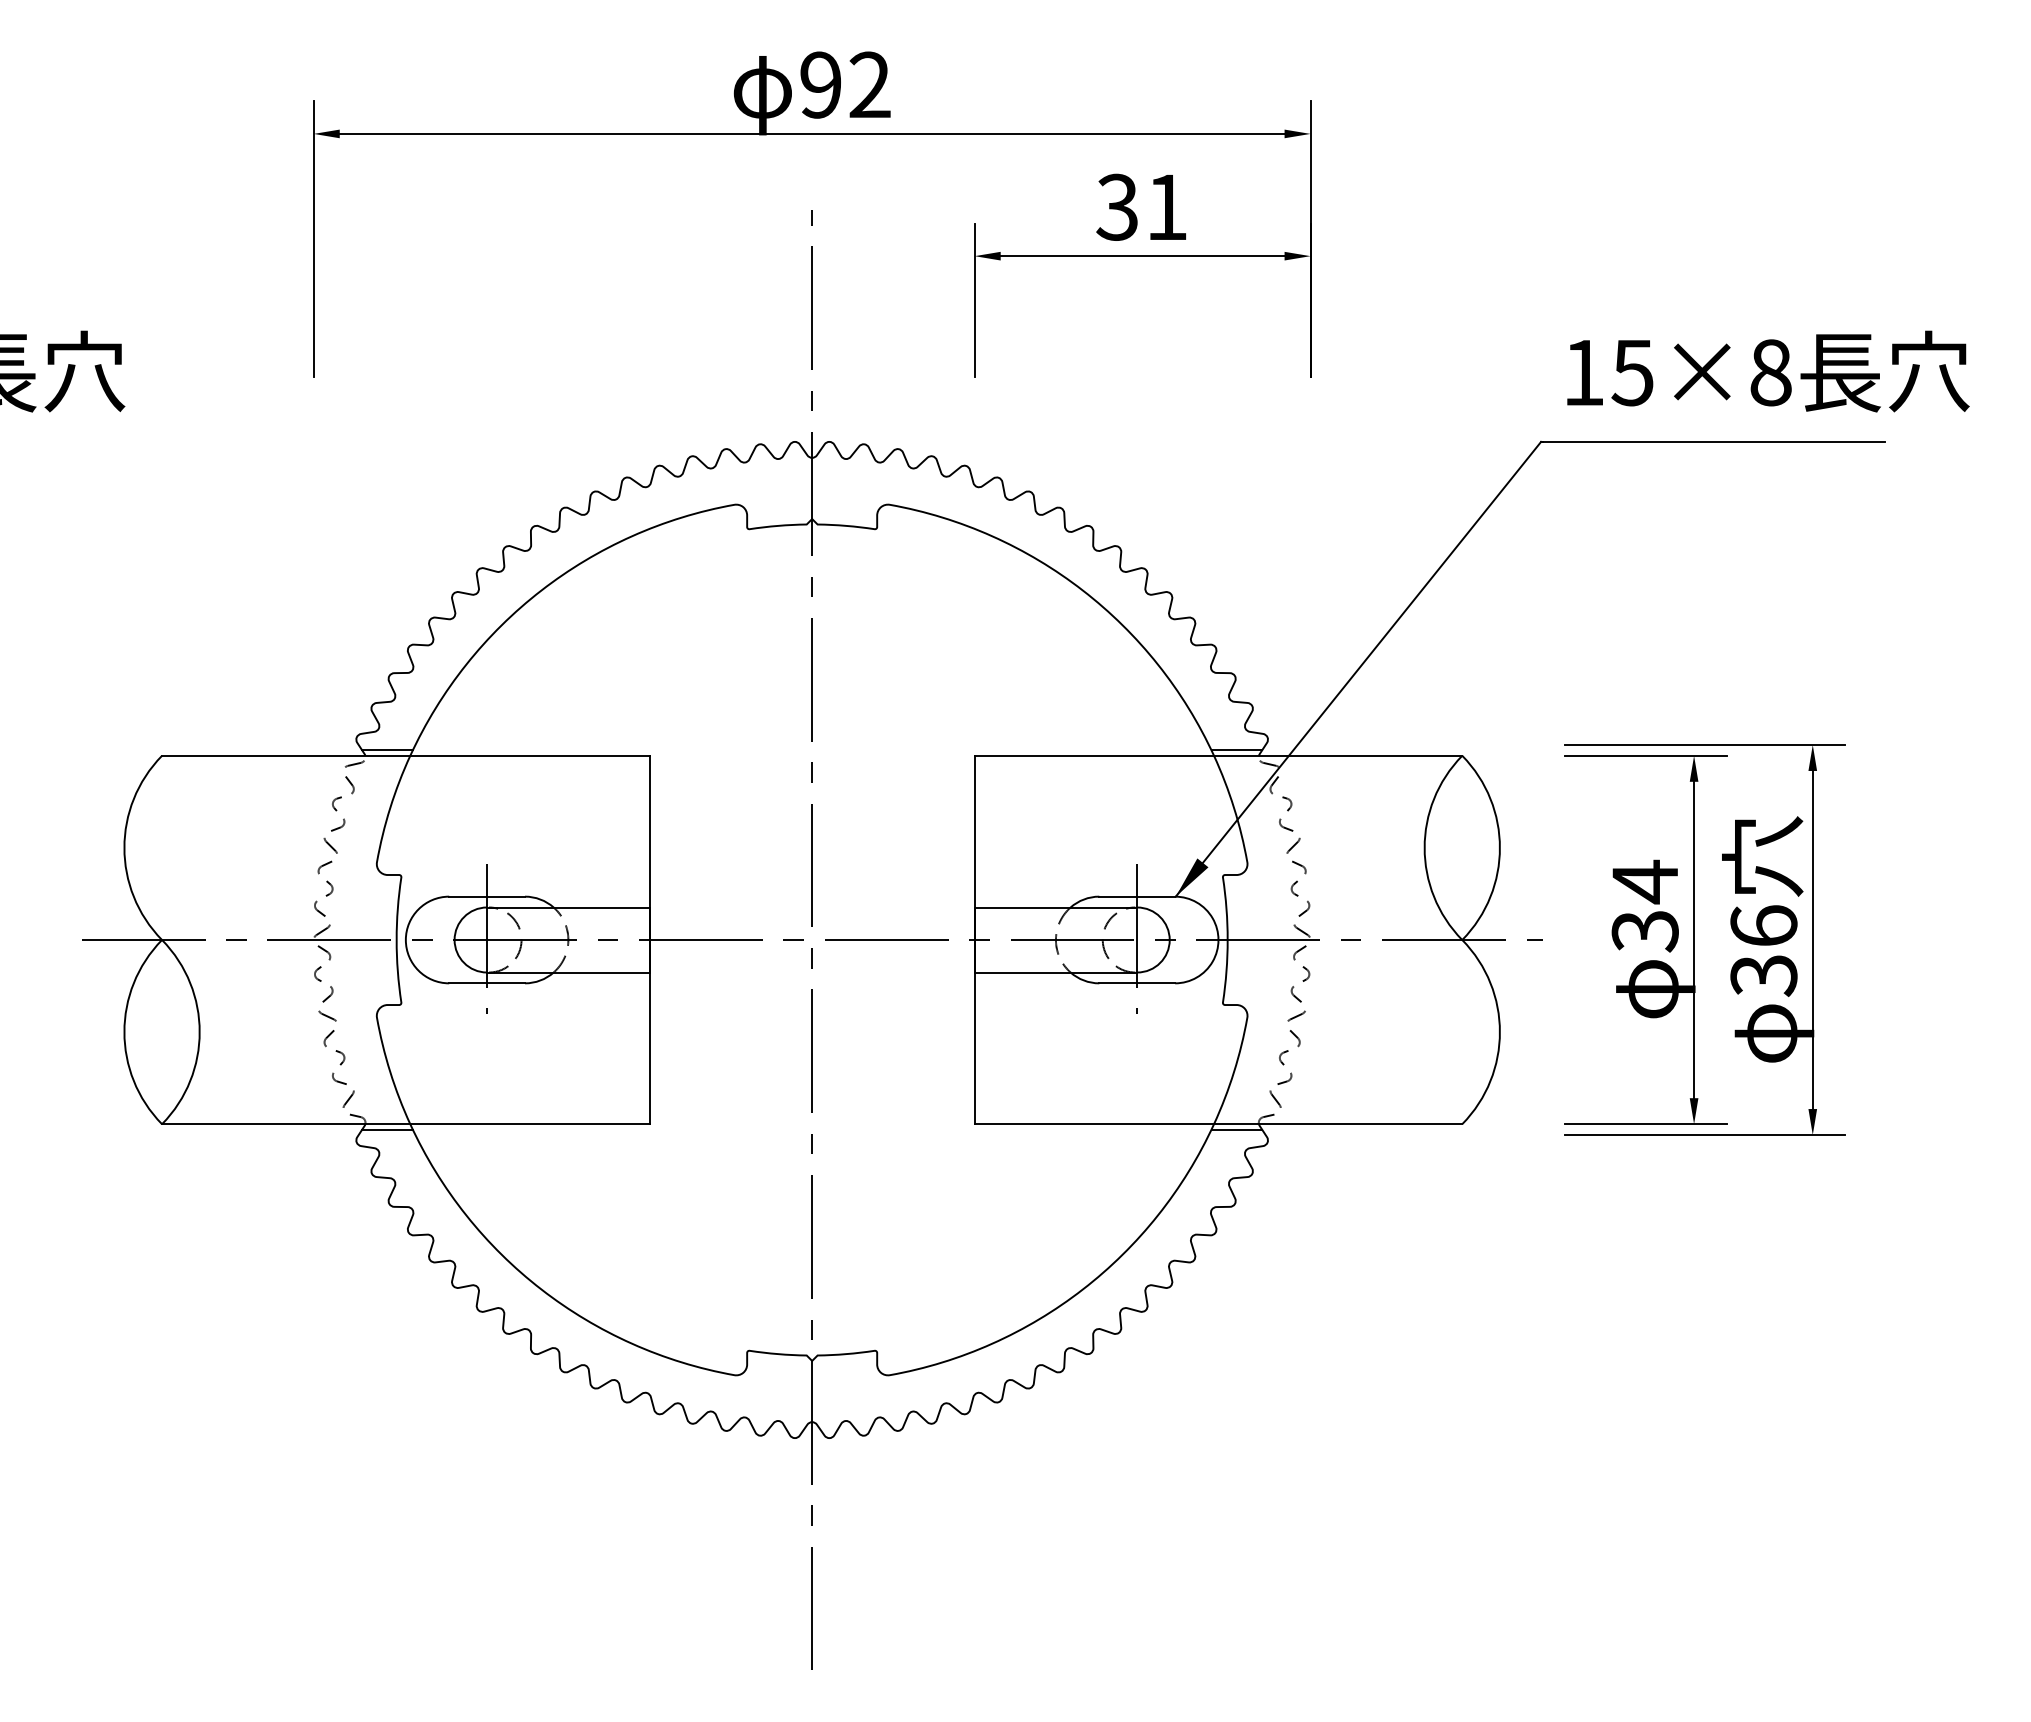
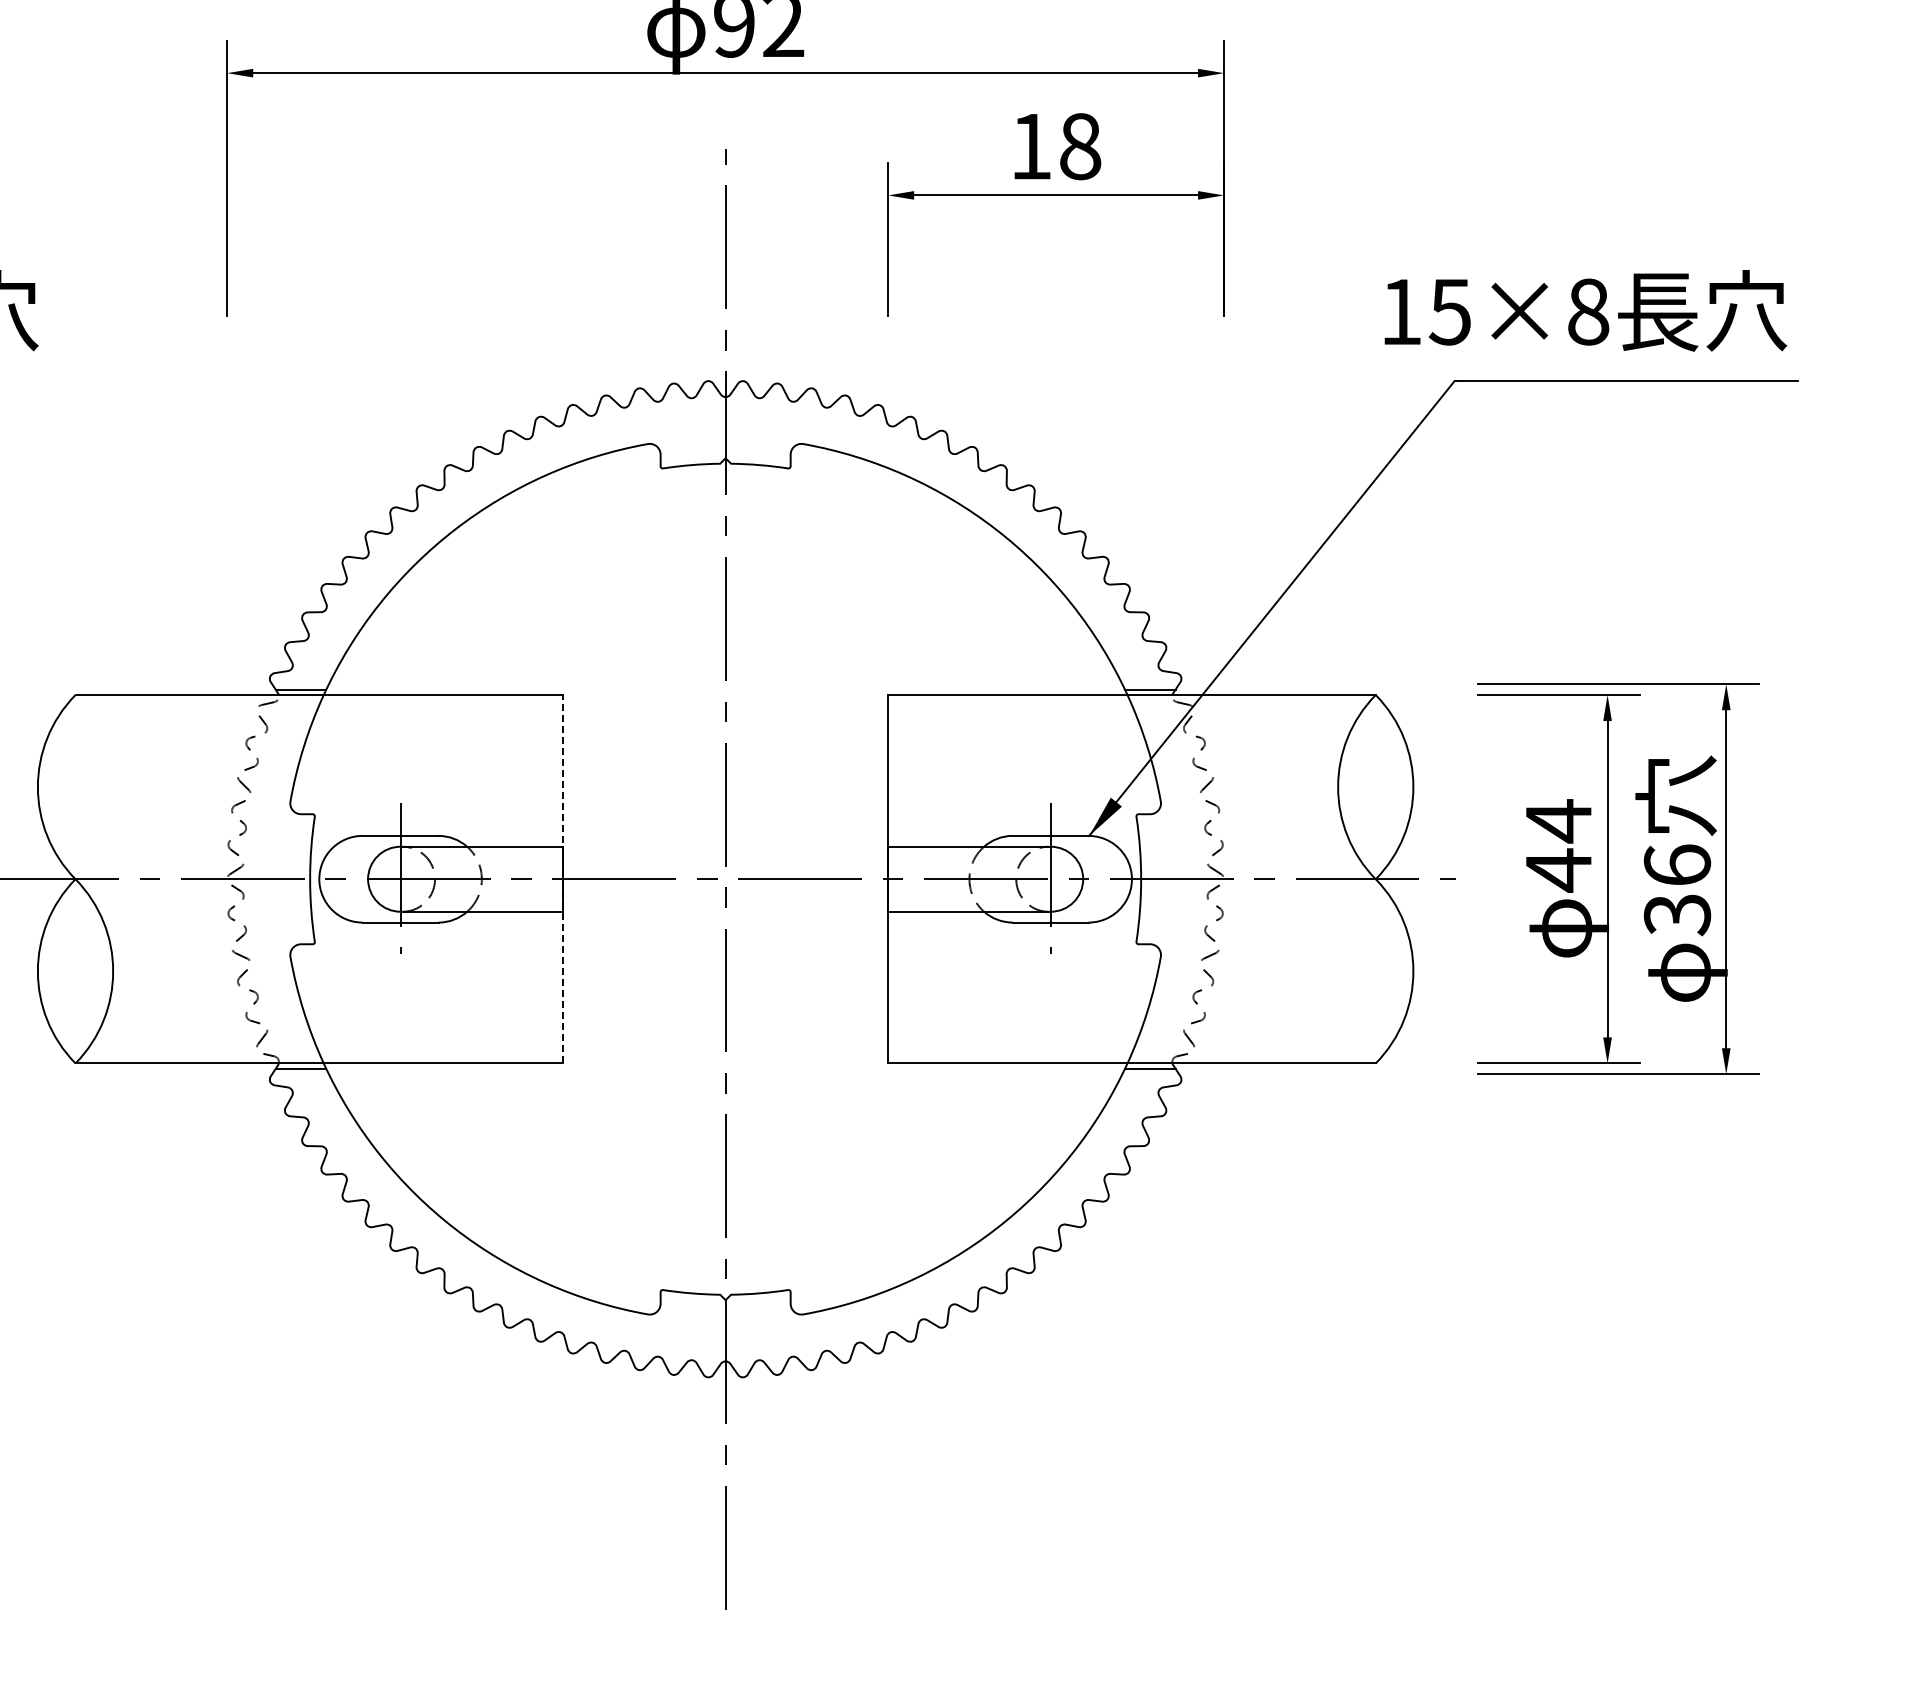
text: (1141, 206) -> (1054, 145), 31 -> 18
text: (1768, 371) -> (1585, 310), moved
text: (1644, 931) -> (1557, 870), 34 -> 44
line: (649, 939) -> (562, 878), solid -> dashed

